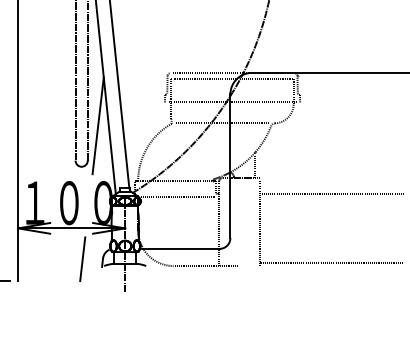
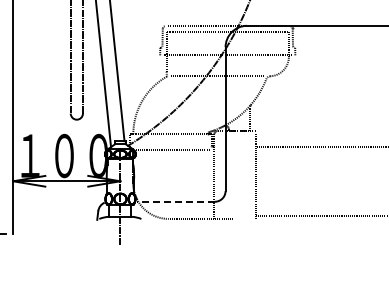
line: (97, 125) -> (92, 78), removed
line: (180, 248) -> (175, 201), solid -> dashed
line: (82, 259) -> (77, 212), removed

